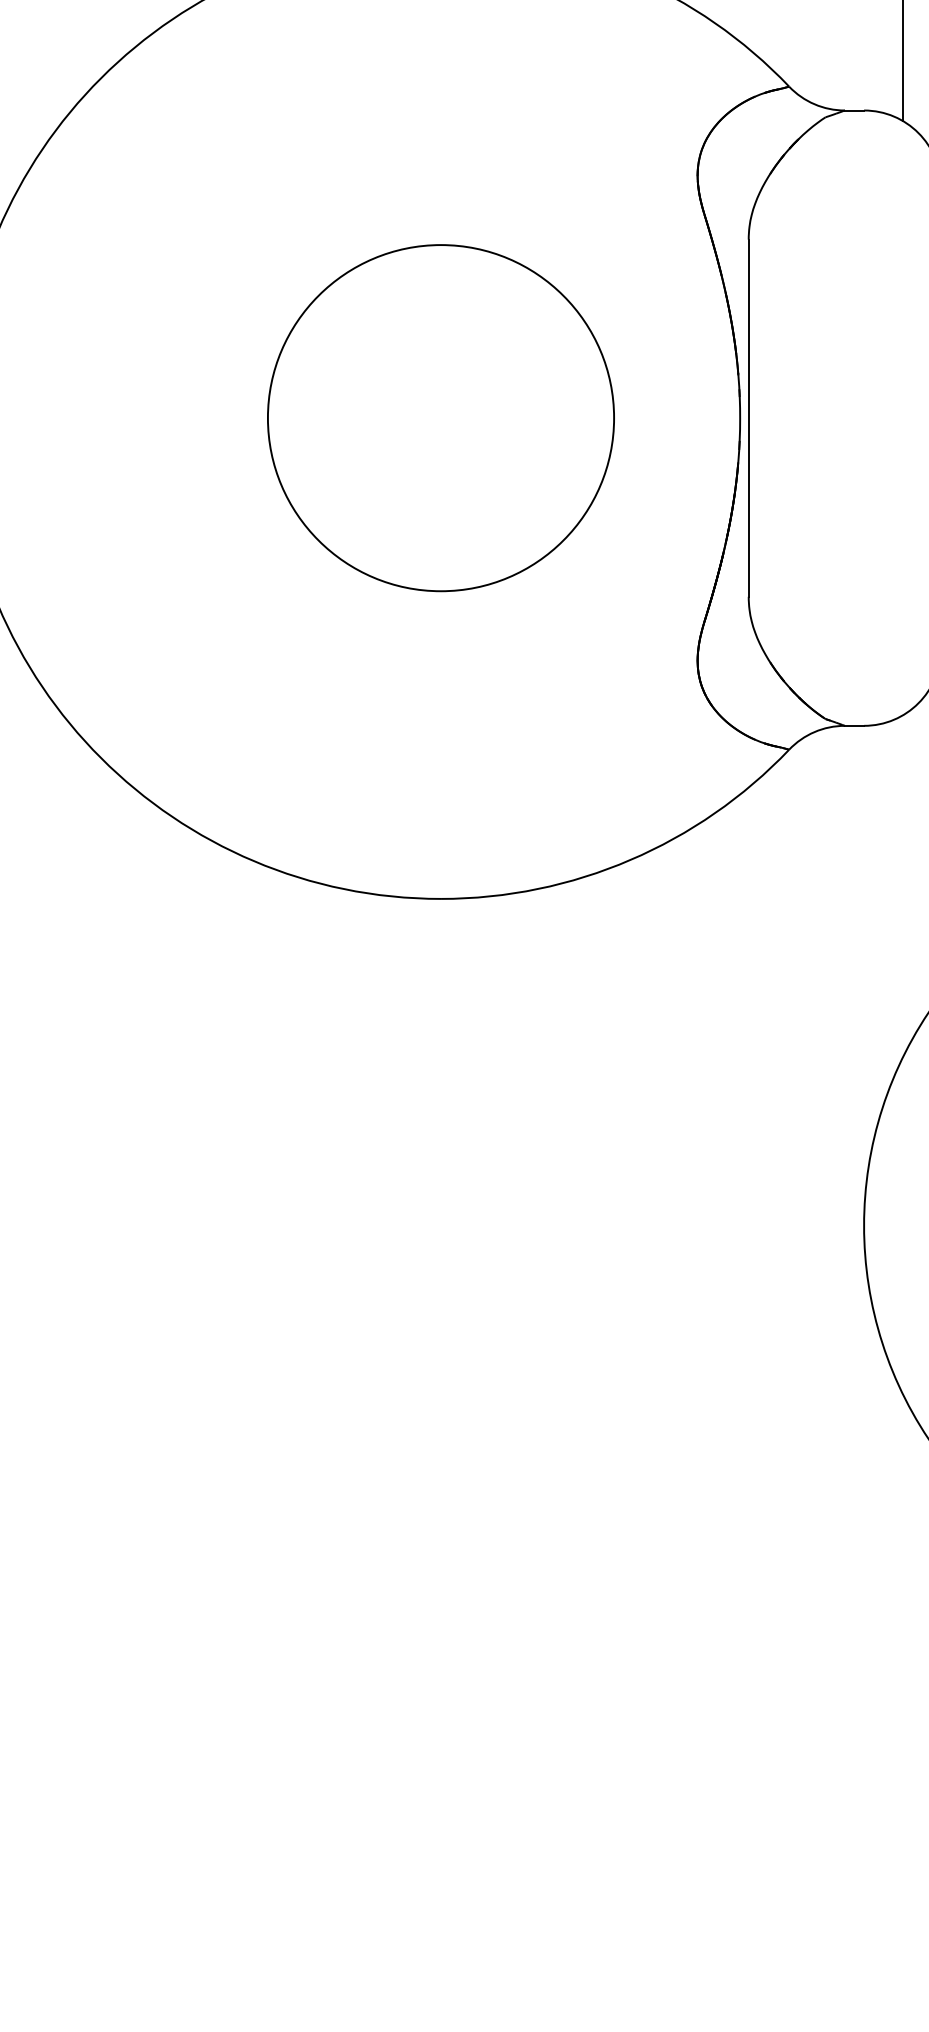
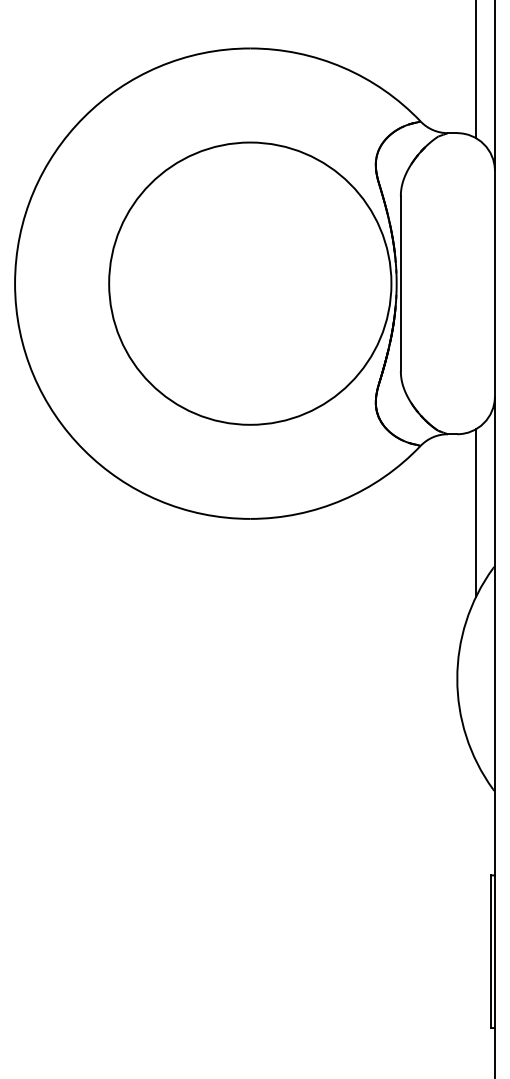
circle: (441, 417) -> (250, 283), size x1.67
line: (903, 885) -> (476, 512), added

